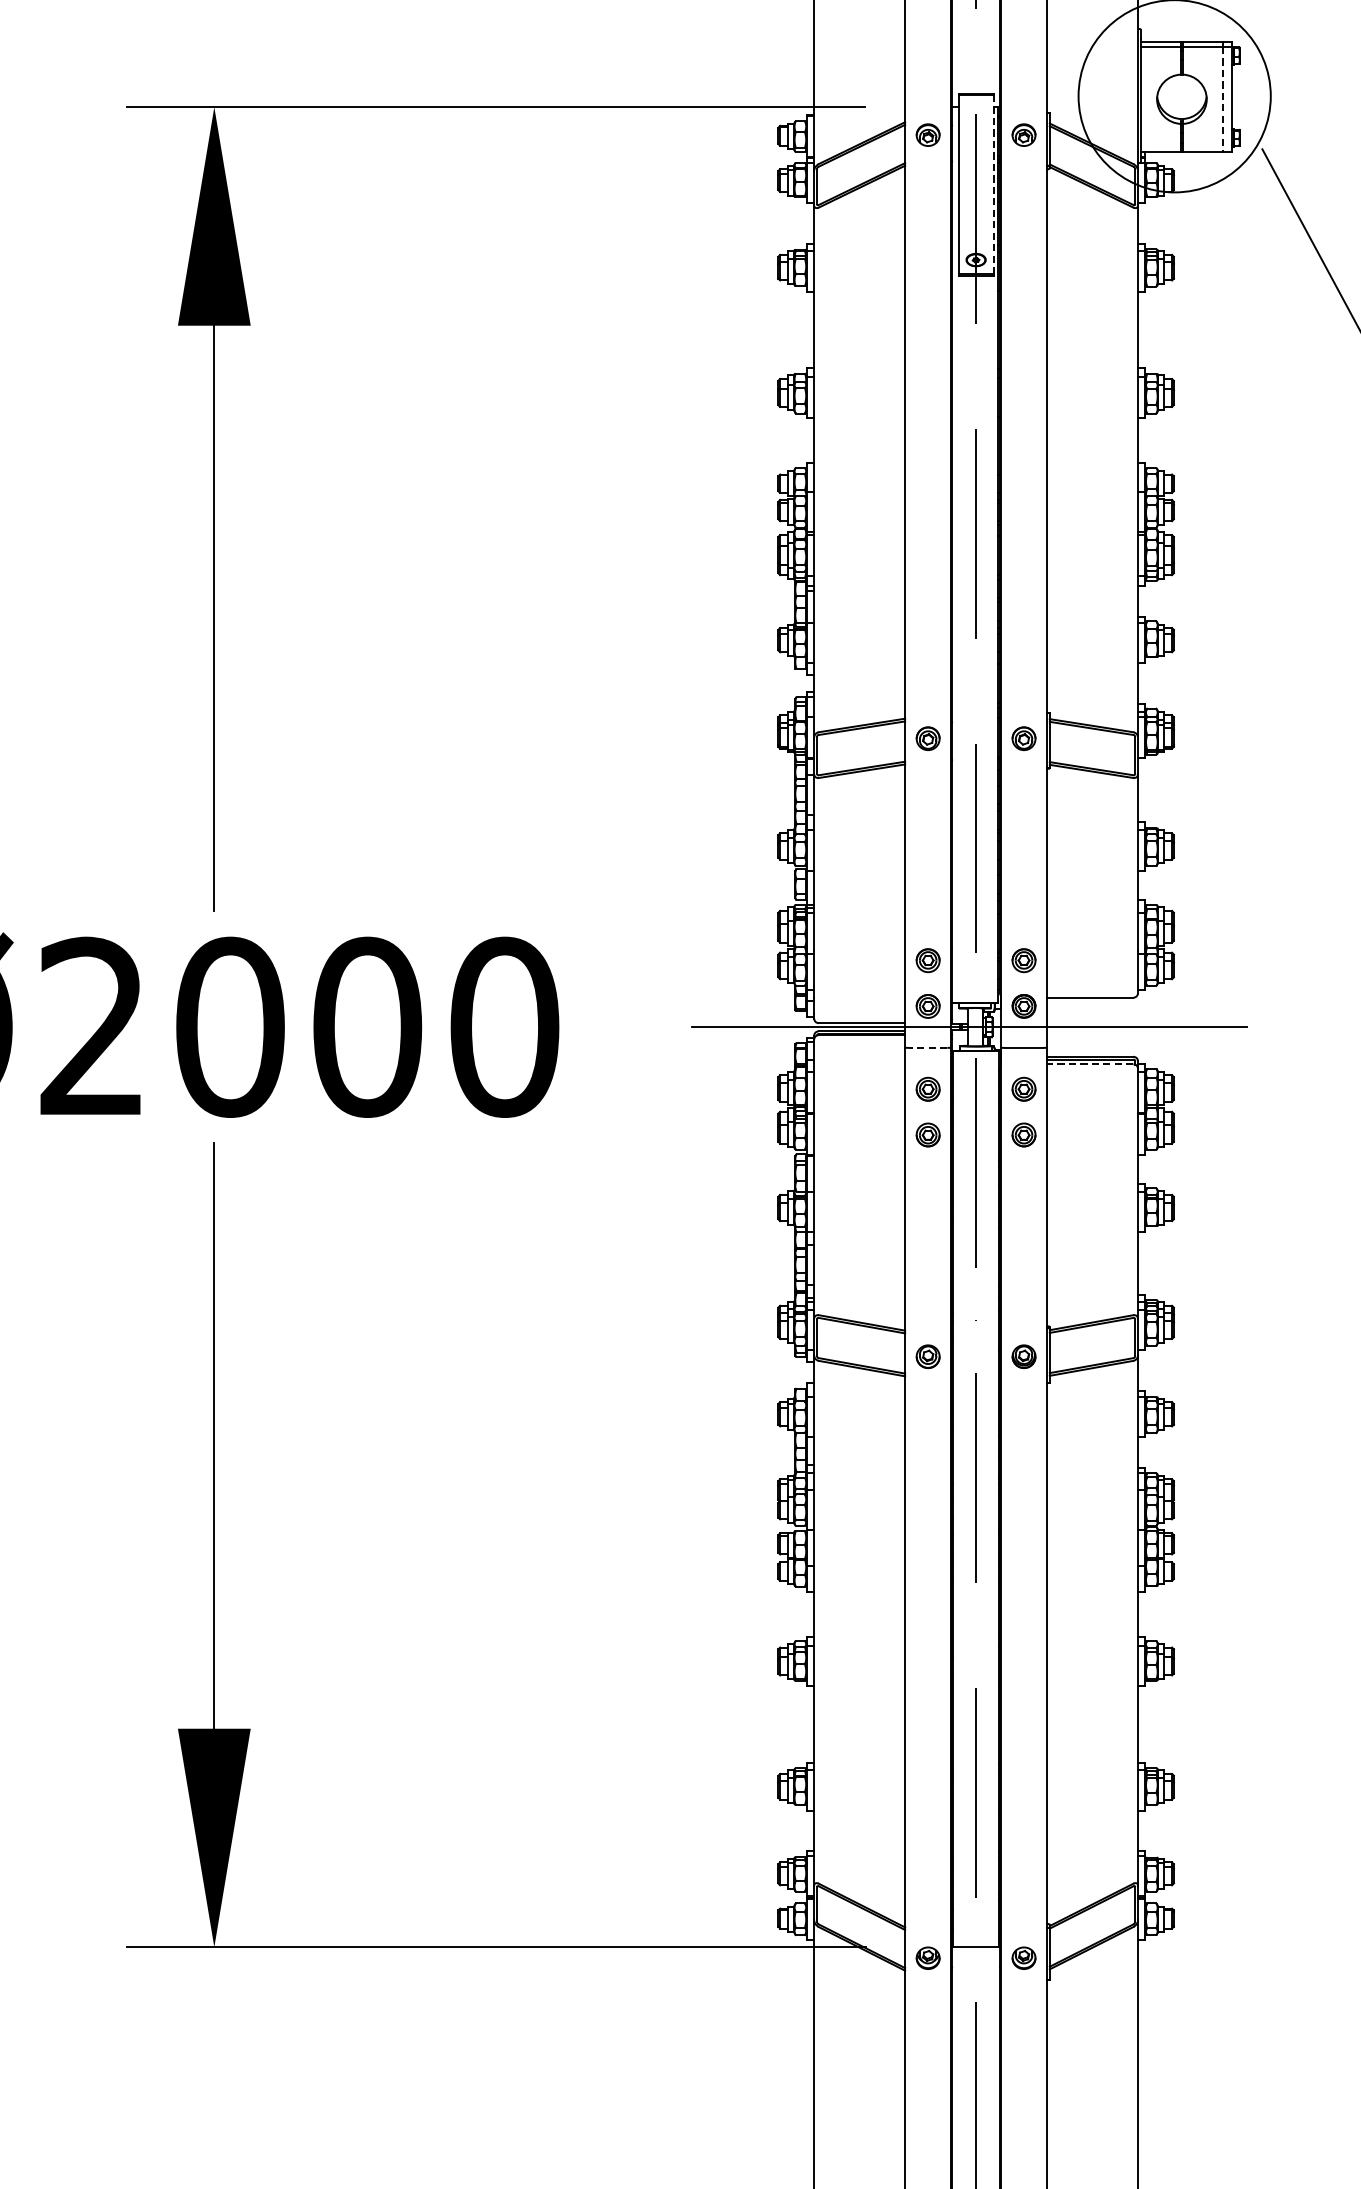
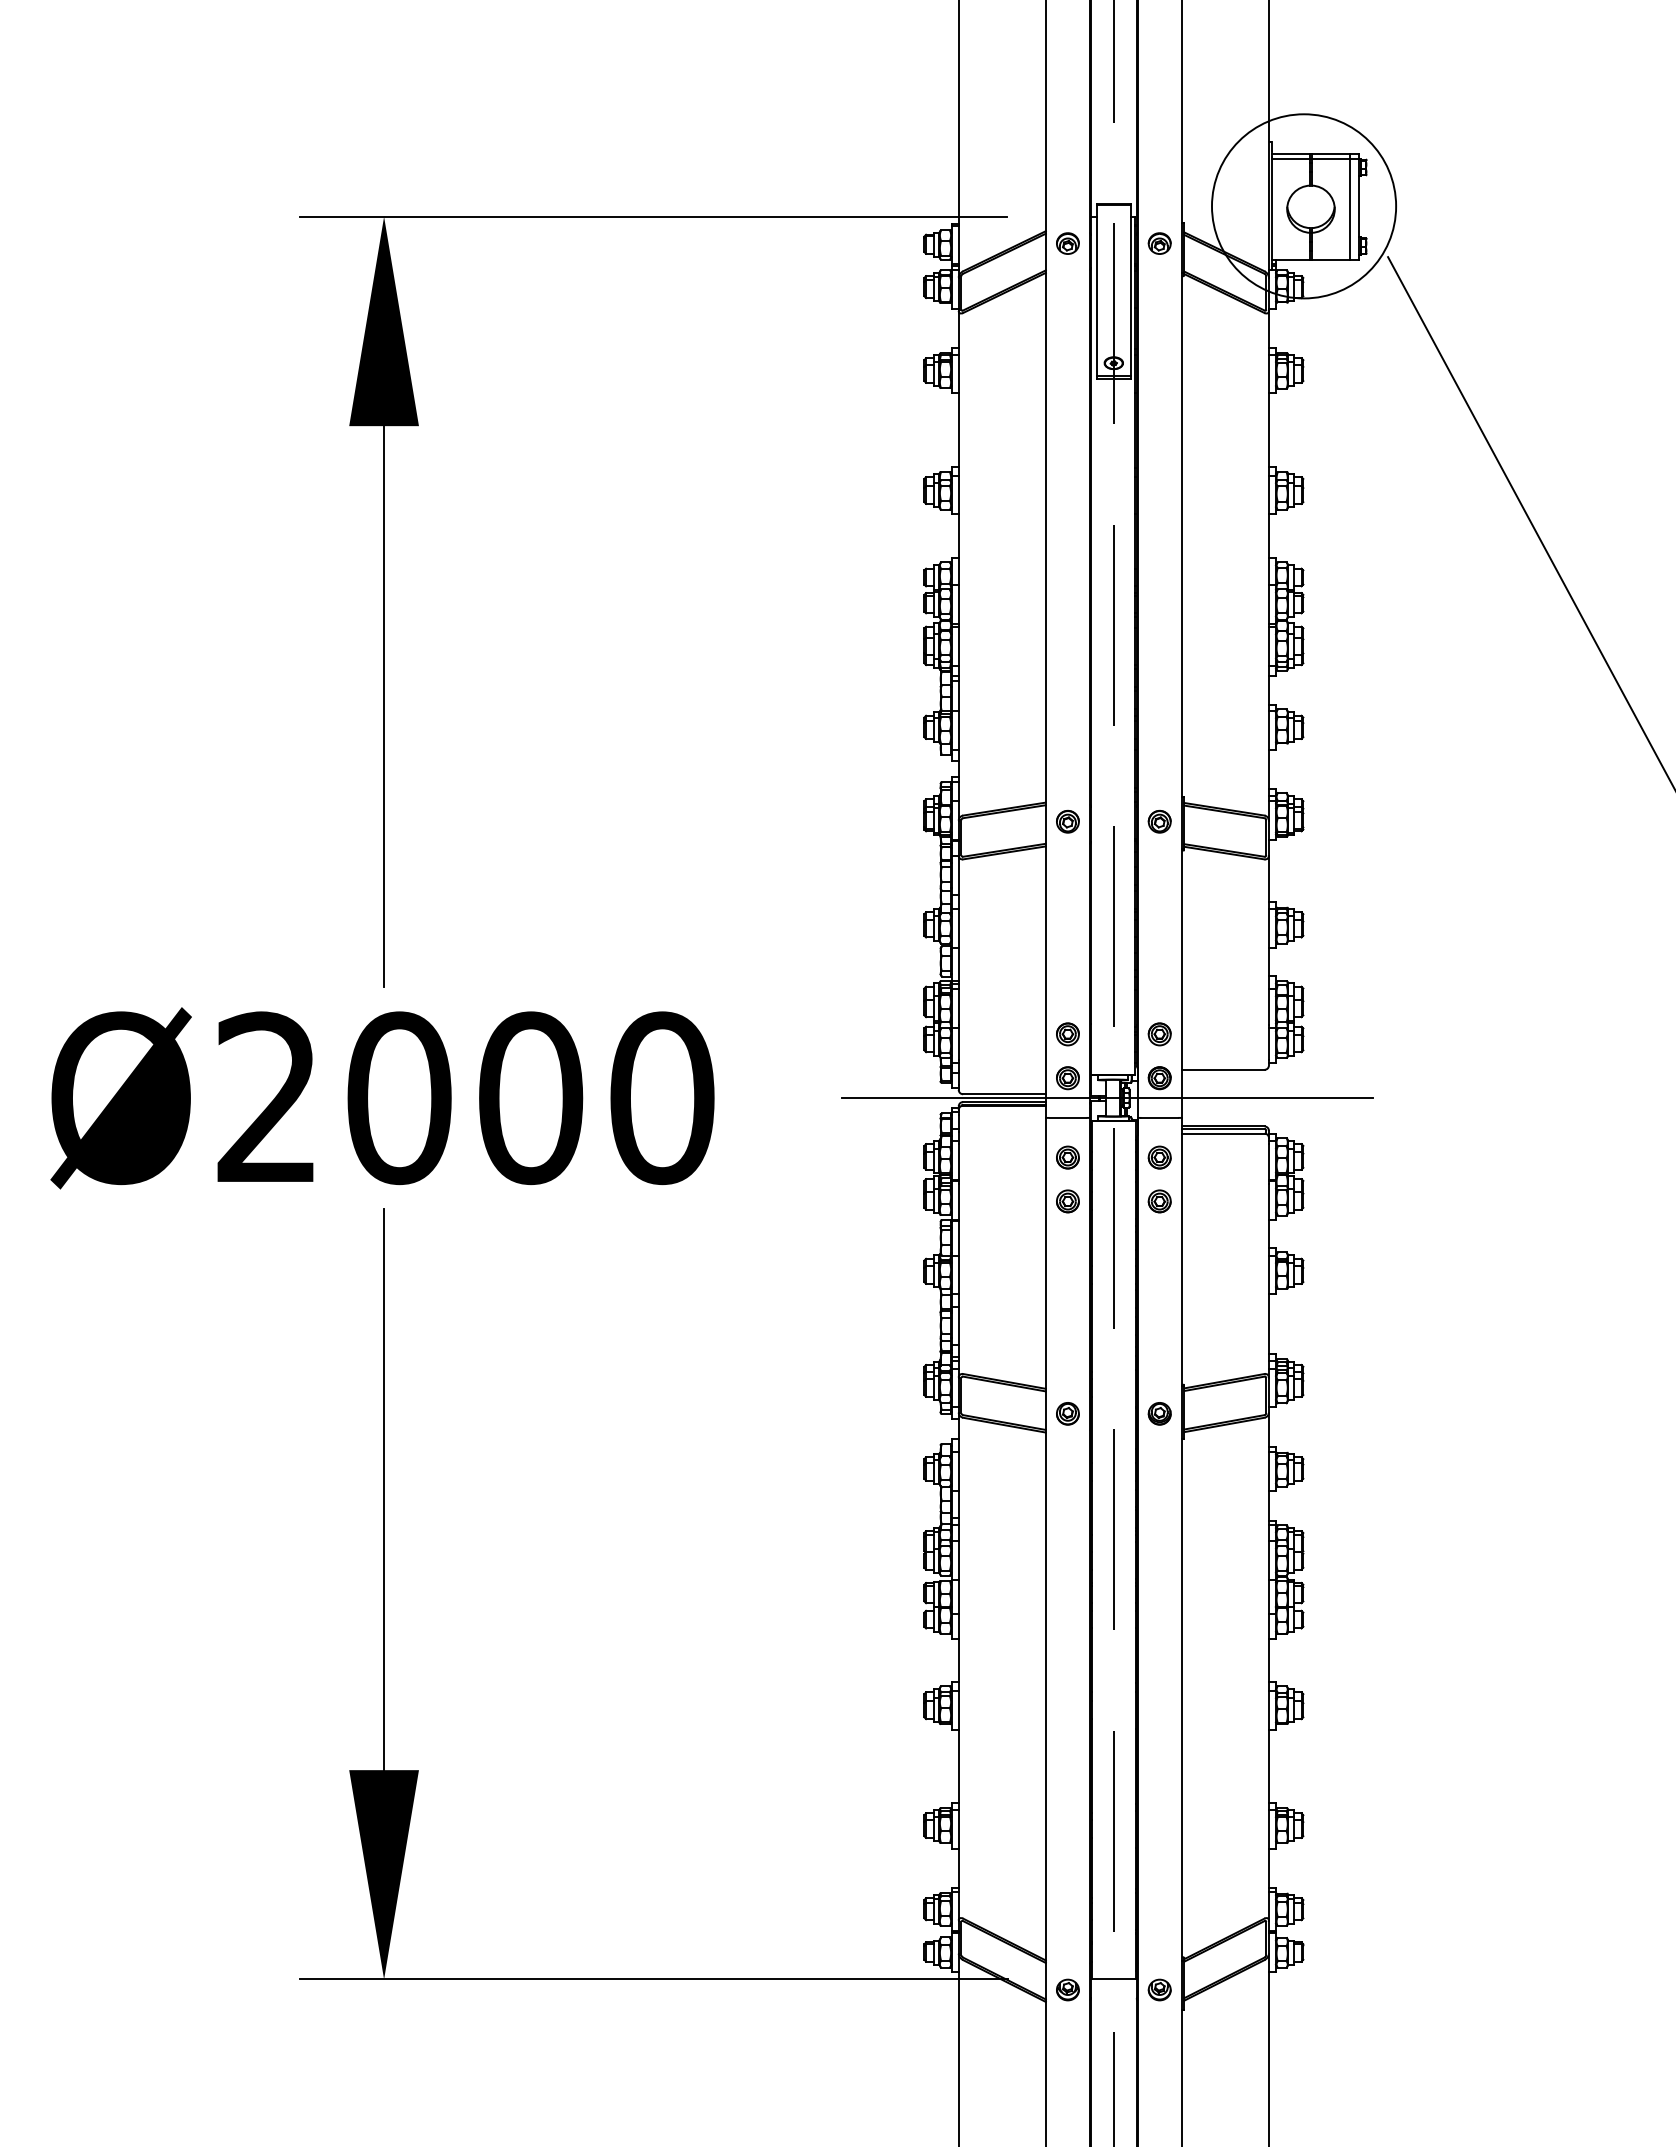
line: (1223, 99) -> (1350, 209), dashed -> solid
line: (993, 184) -> (1130, 290), dashed -> solid
line: (927, 1047) -> (1067, 1117), dashed -> solid
line: (1089, 1064) -> (1222, 1133), dashed -> solid

